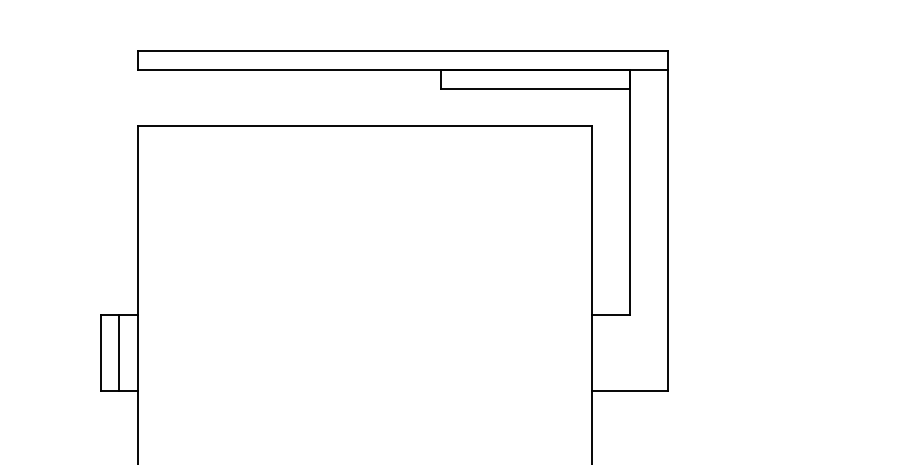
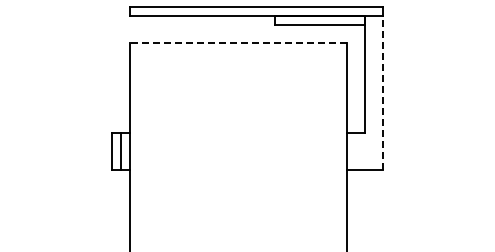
line: (363, 126) -> (237, 43), solid -> dashed
line: (667, 229) -> (382, 92), solid -> dashed

